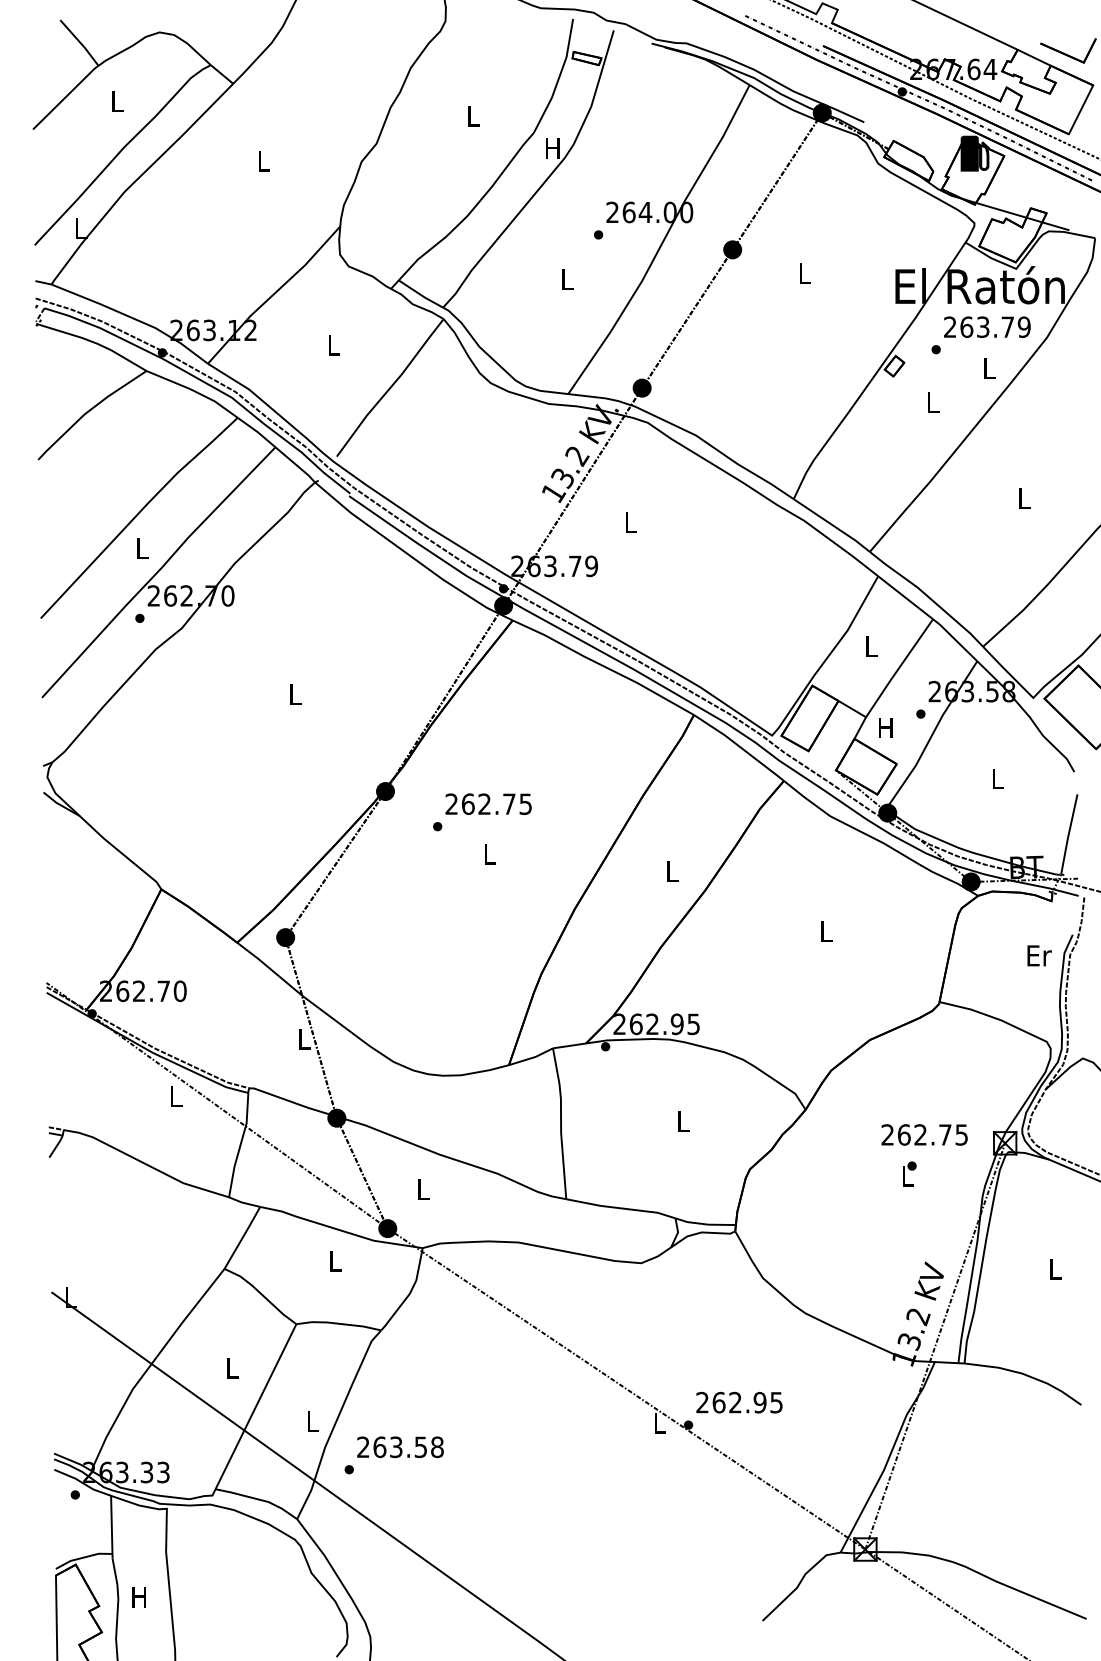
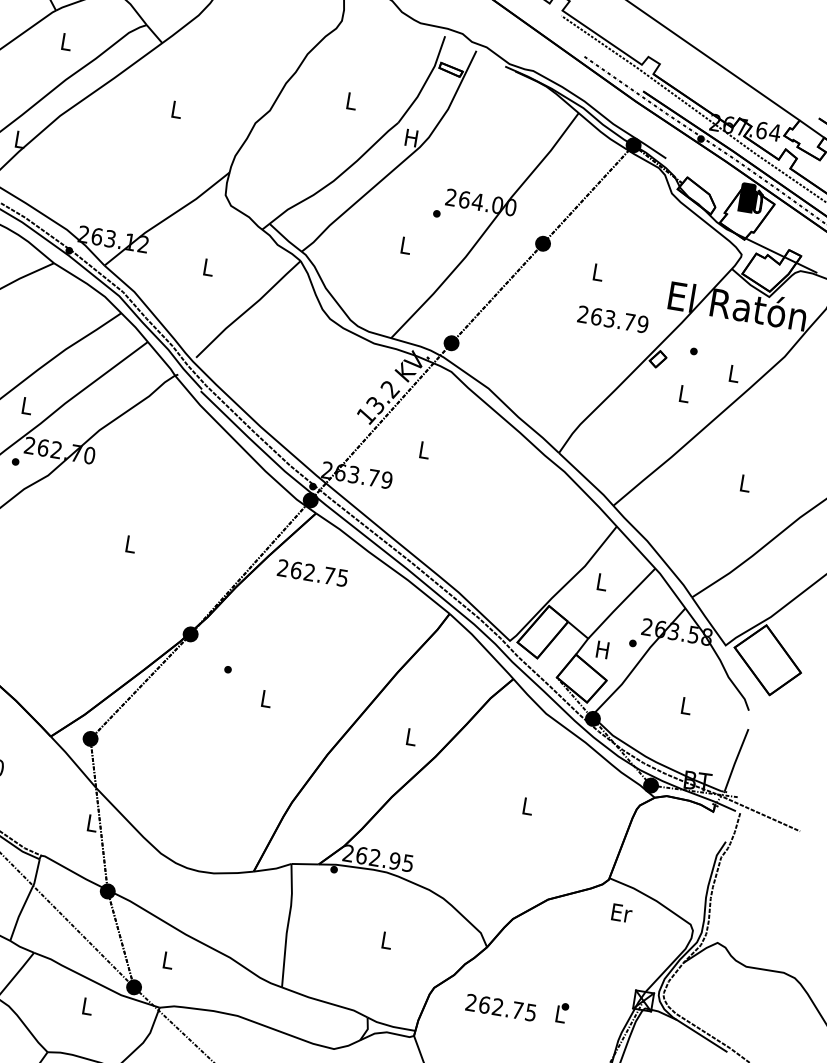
text: (987, 326) -> (613, 318), moved
text: (488, 803) -> (312, 572), moved
text: (1039, 955) -> (621, 912), moved
text: (924, 1134) -> (501, 1007), moved

